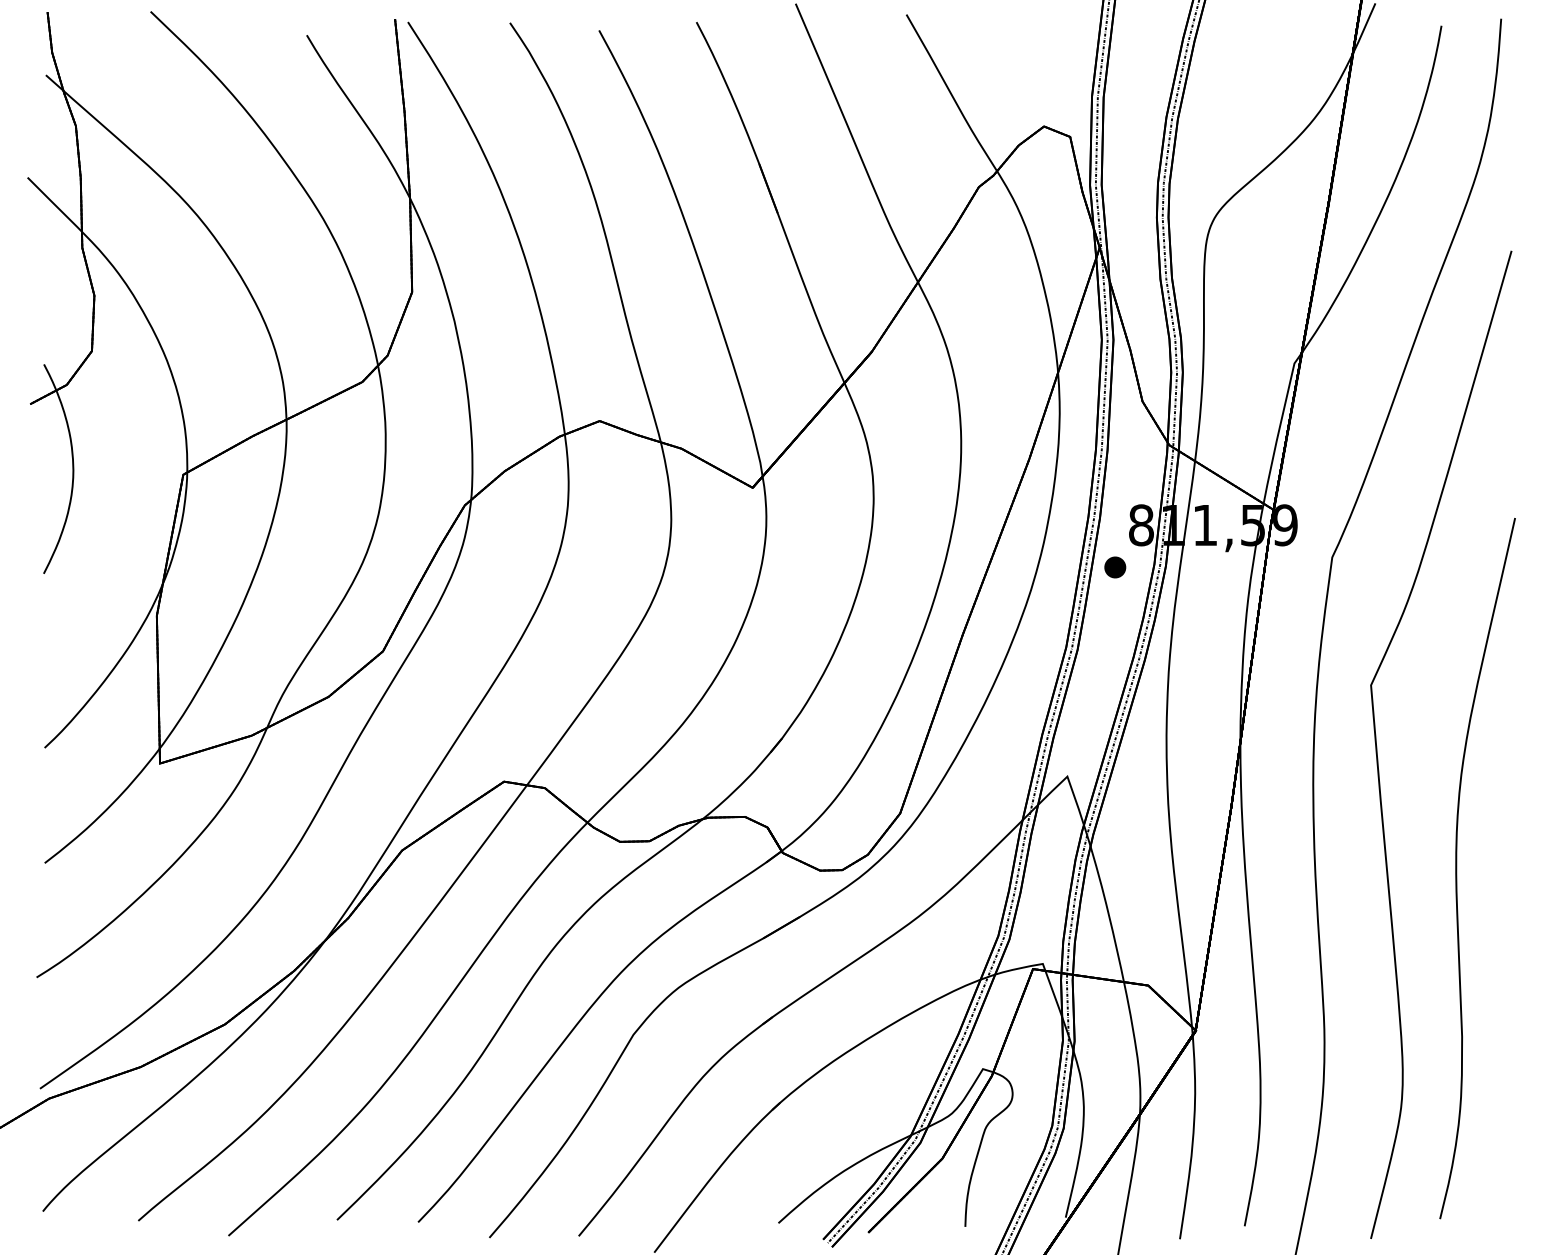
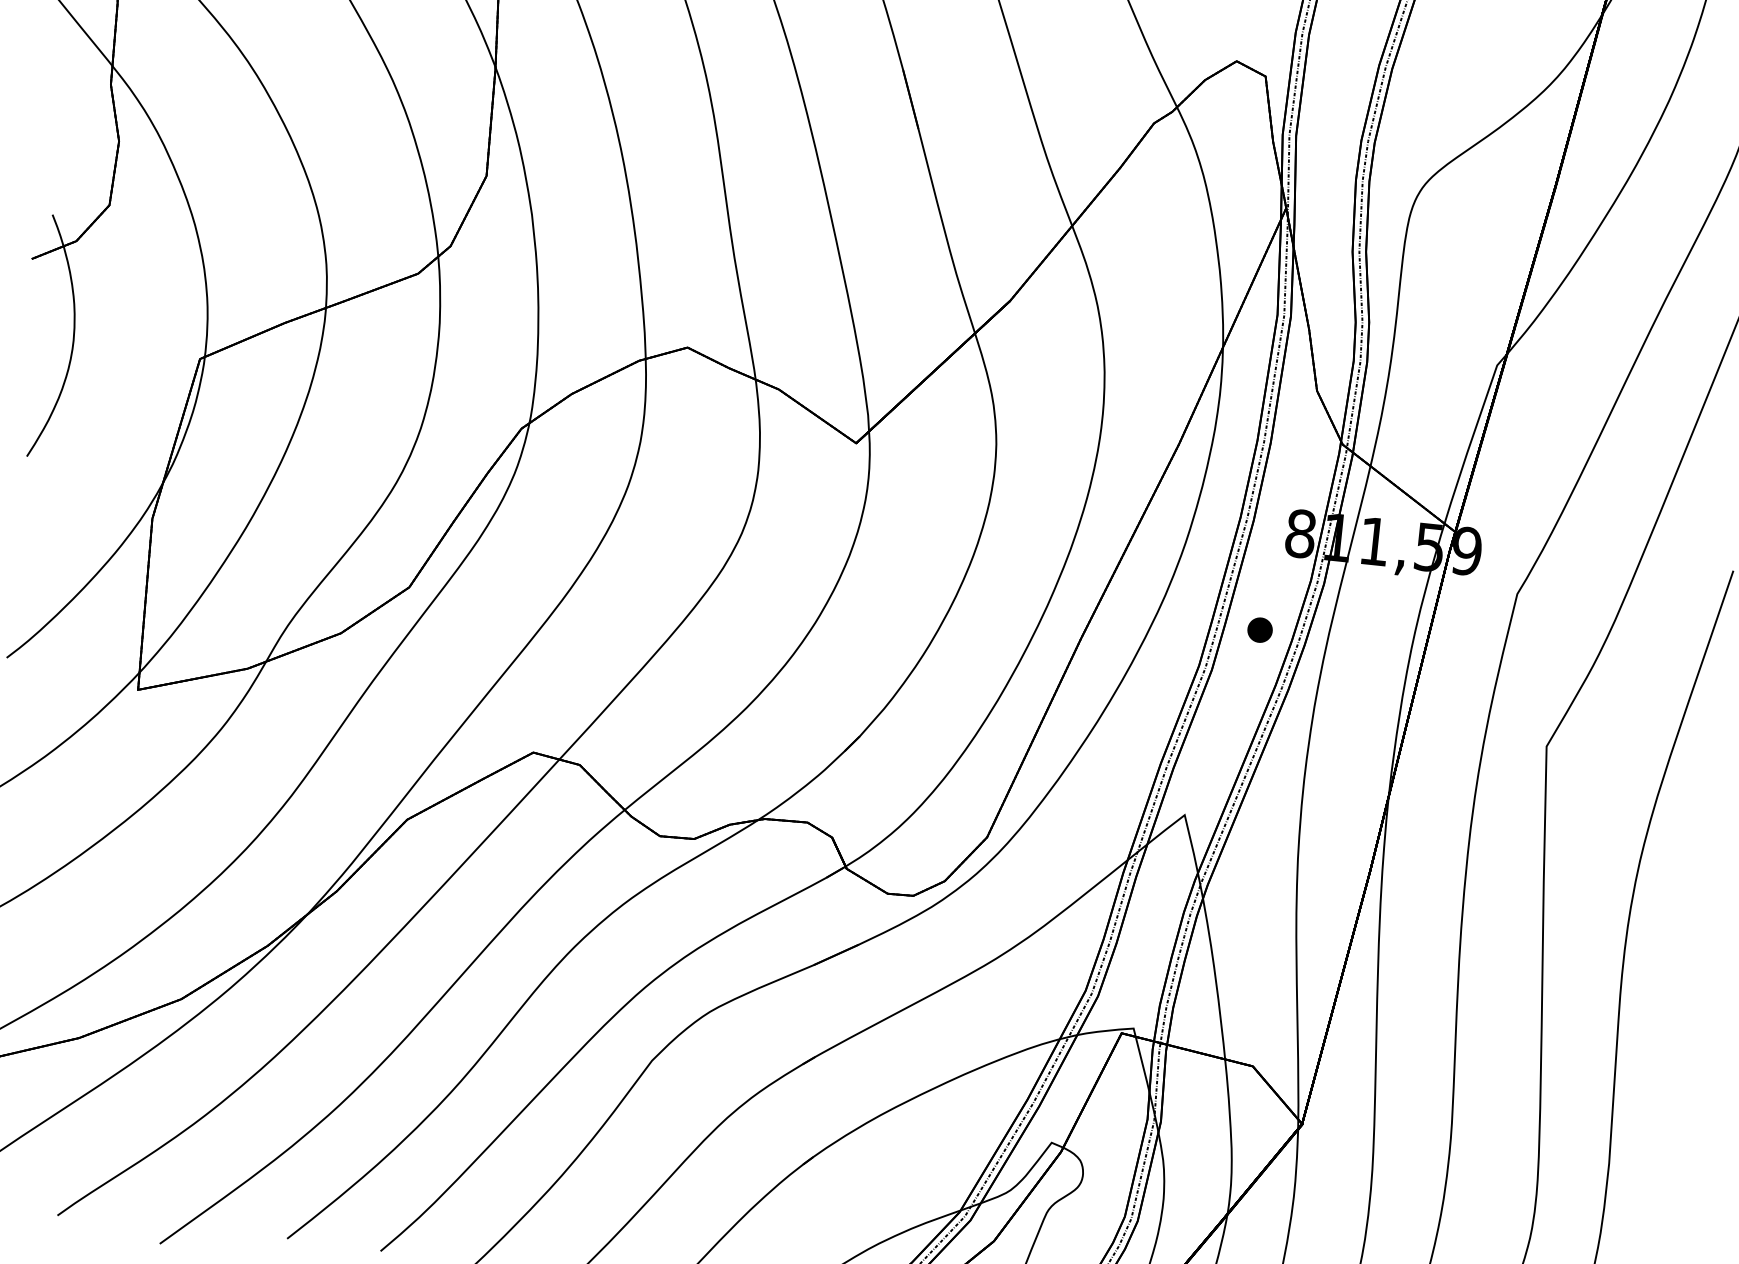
part: (1115, 567) -> (1260, 630), moved

